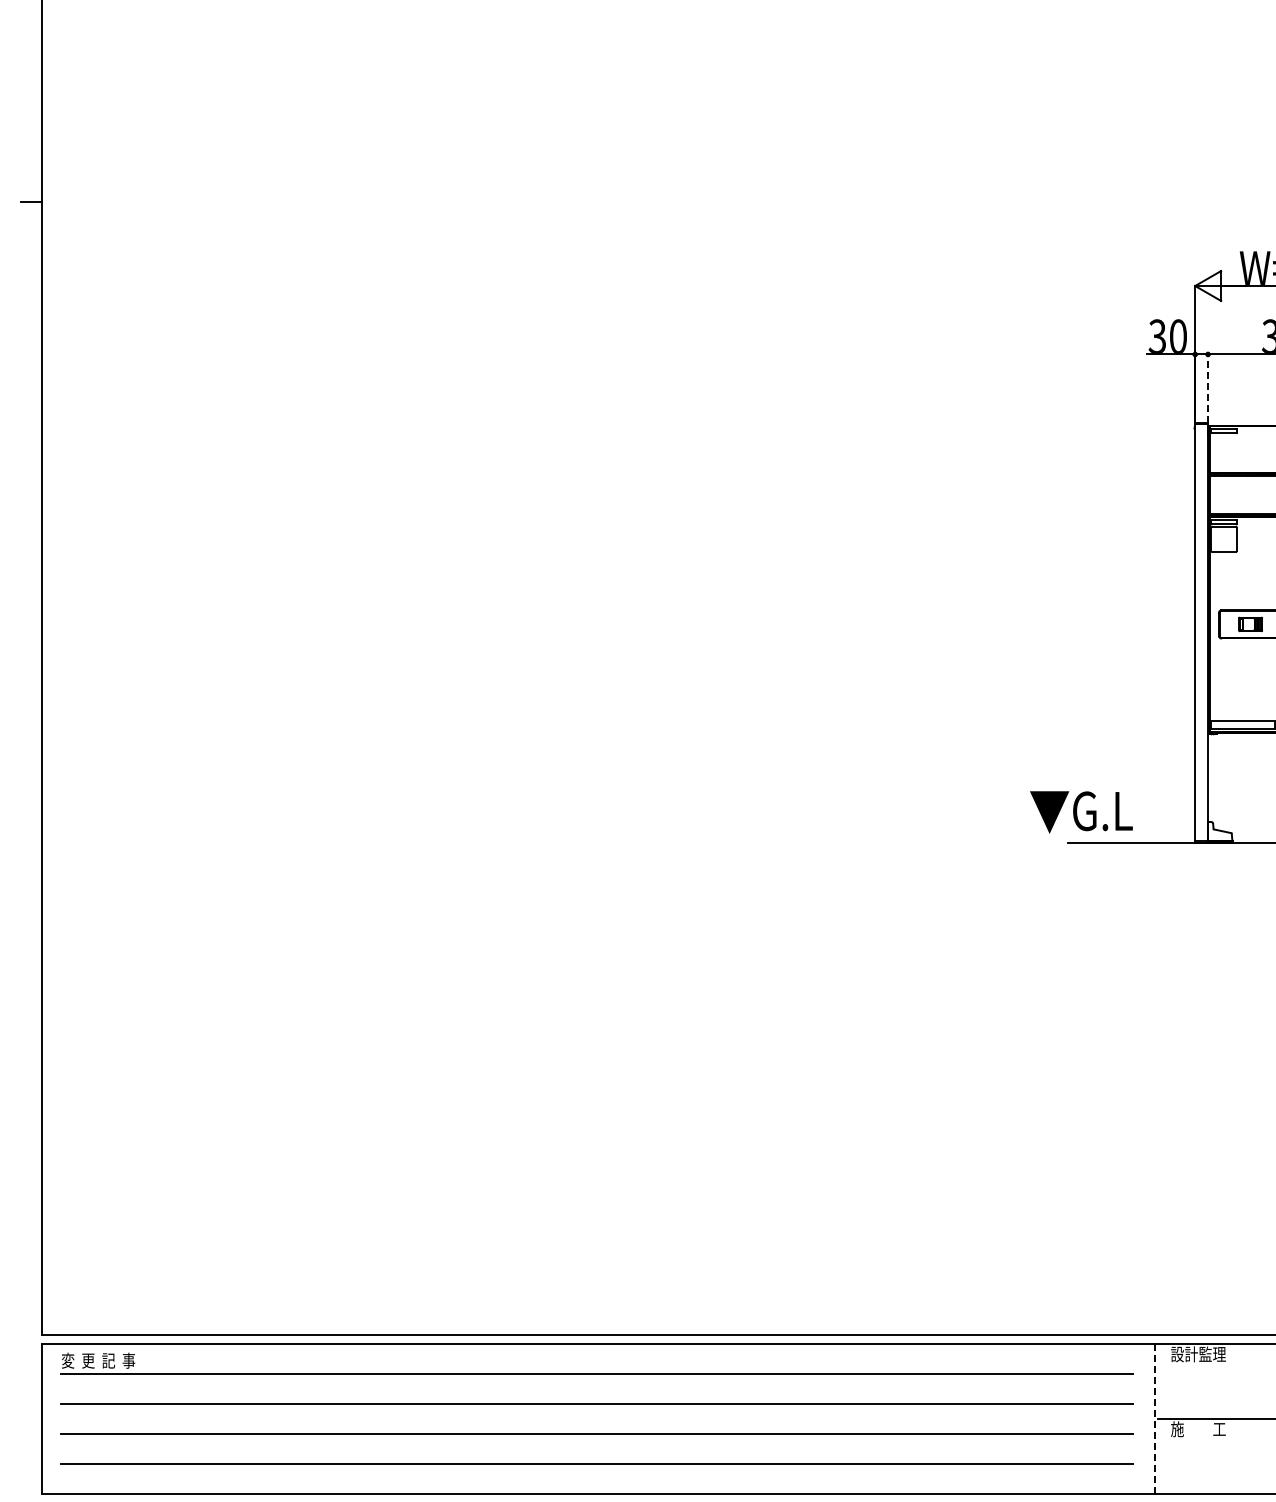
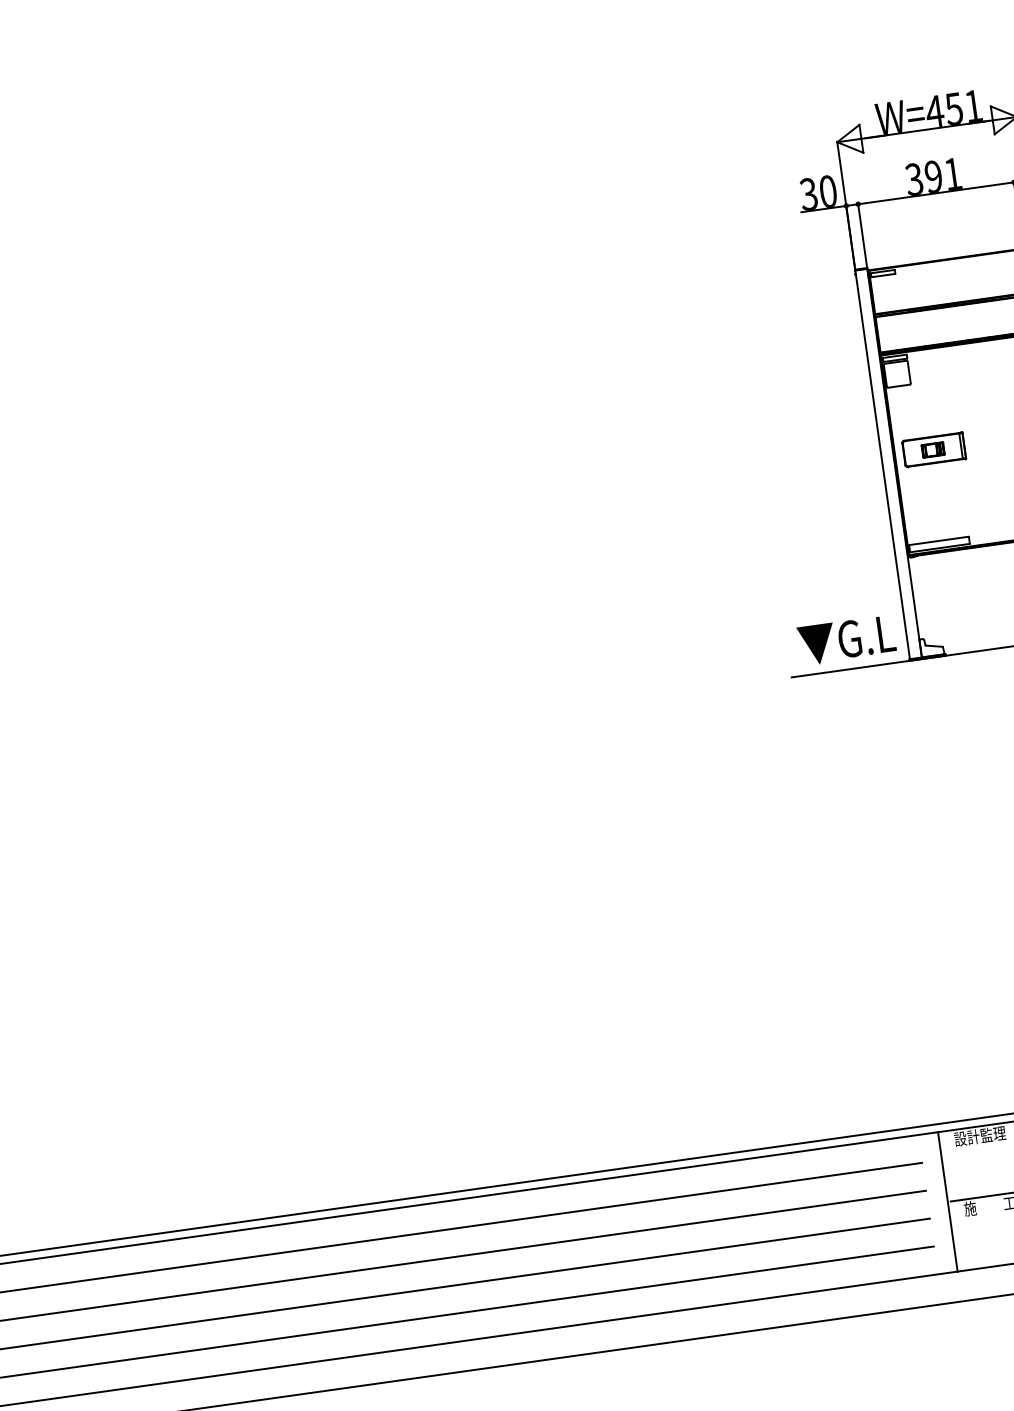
line: (1208, 388) -> (863, 235), dashed -> solid
text: (1081, 812) -> (846, 640), moved
line: (1154, 1418) -> (947, 1201), dashed -> solid

